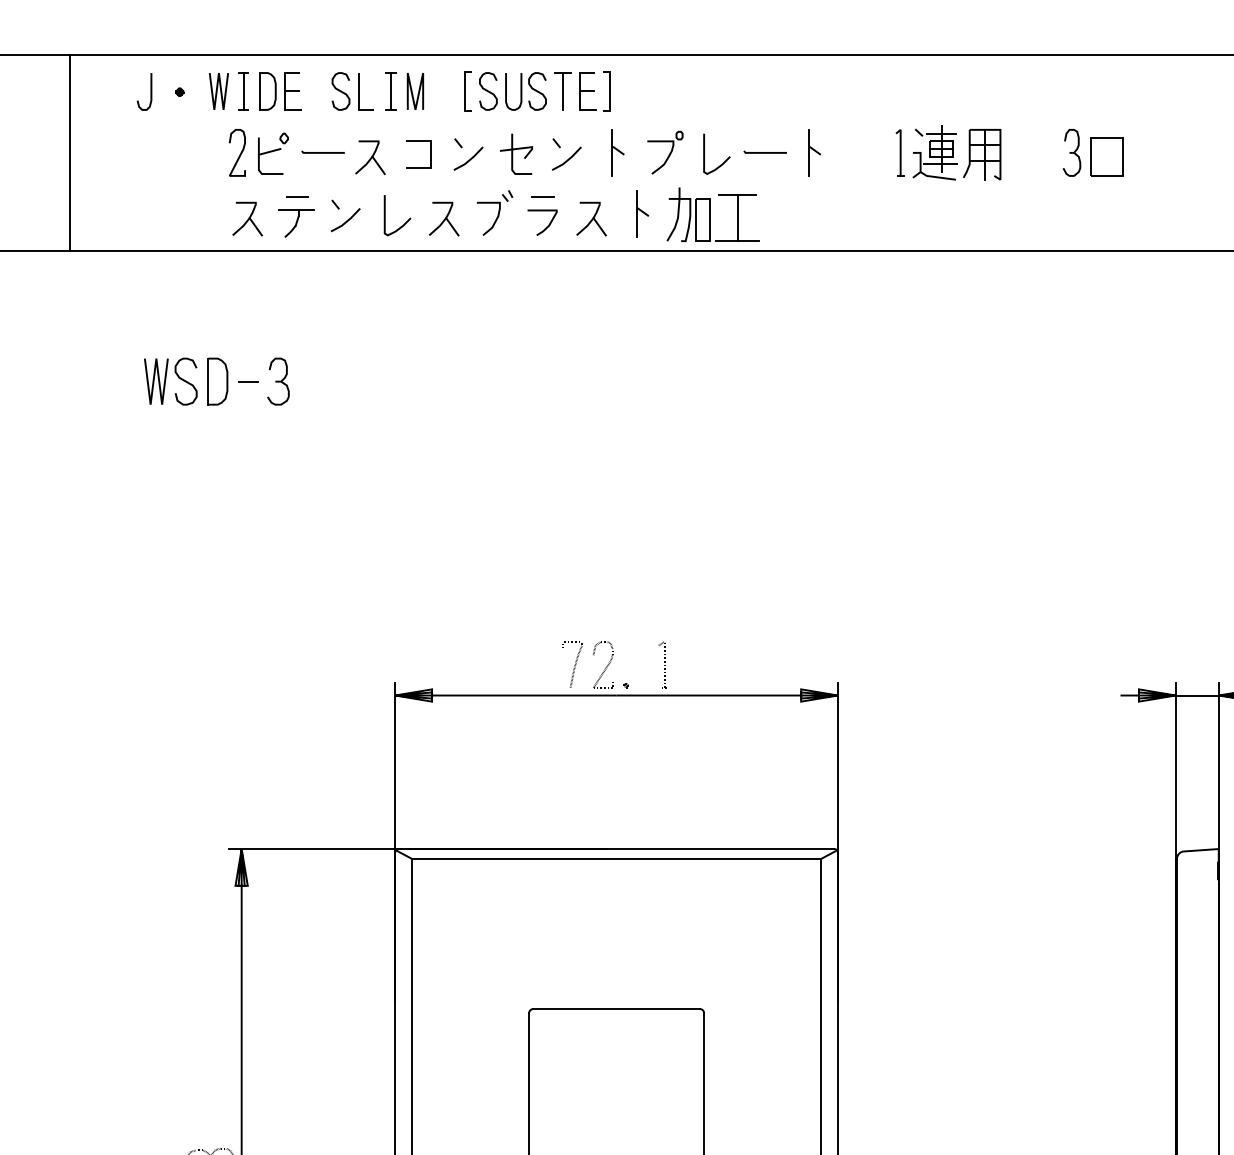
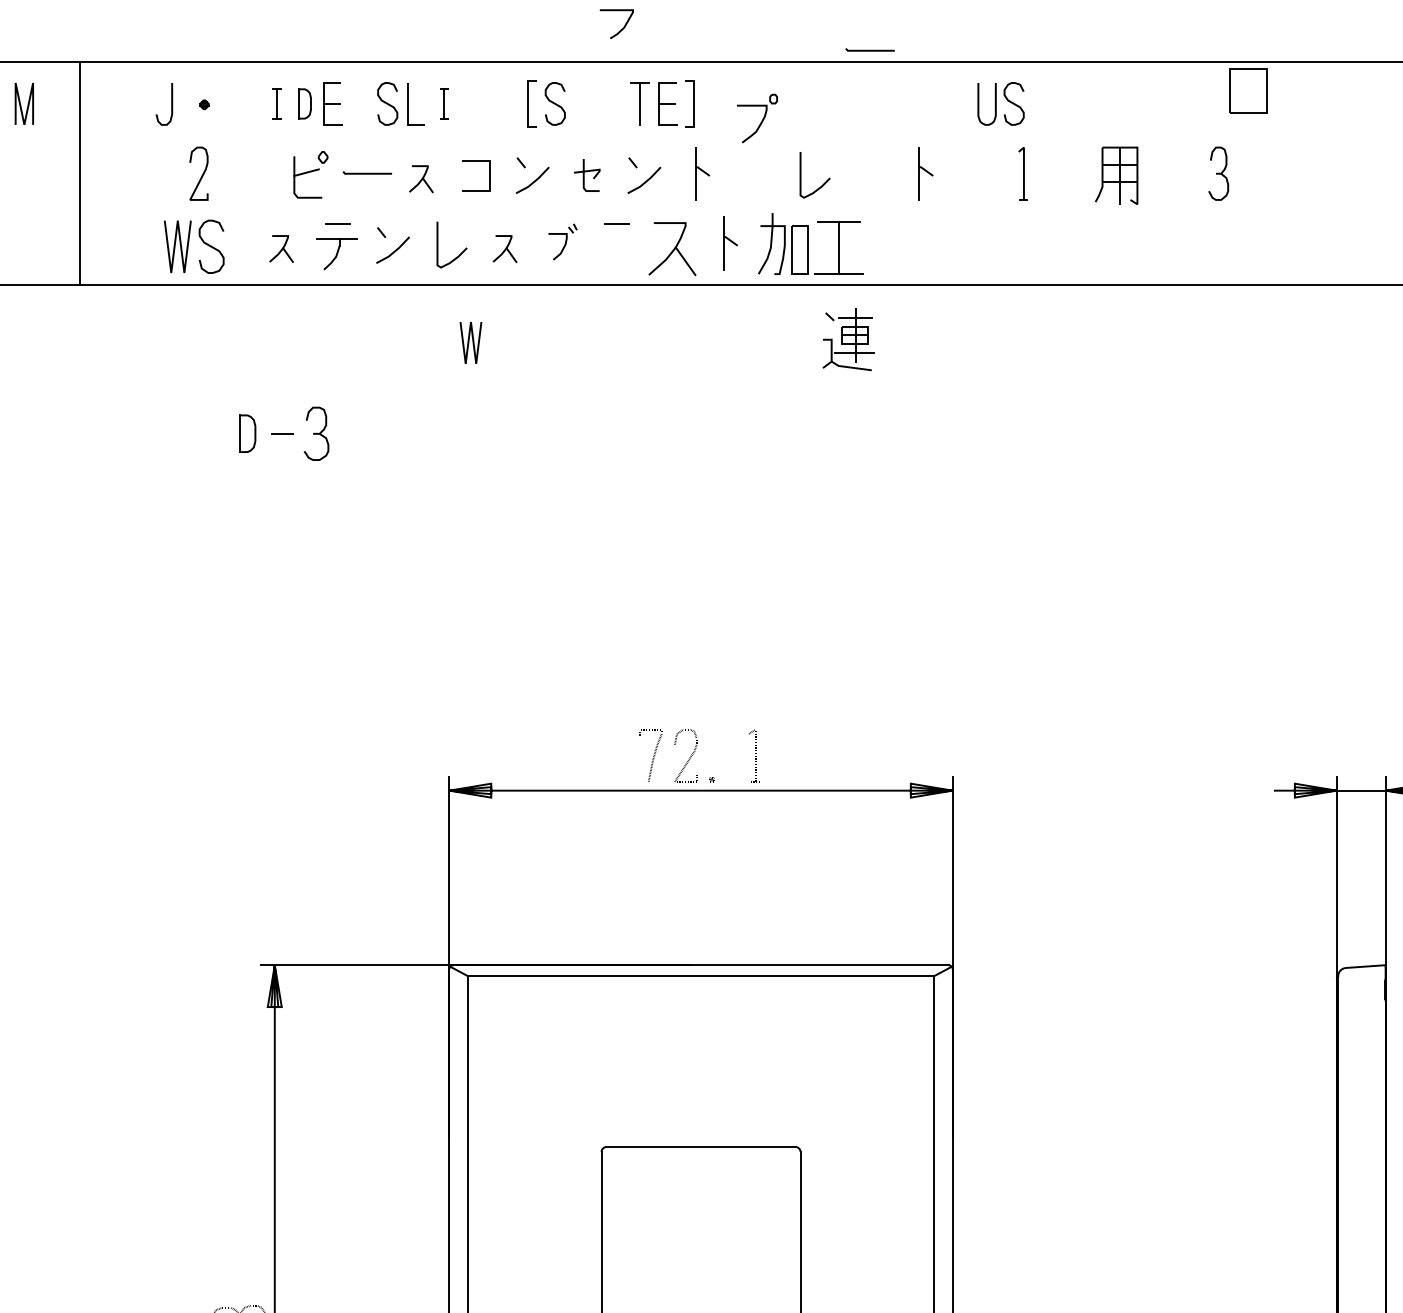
line: (217, 91) -> (469, 342), moved
part: (243, 91) -> (276, 103), size x0.7
part: (267, 91) -> (304, 103), size x0.7
part: (390, 91) -> (444, 103), size x0.7
line: (412, 91) -> (21, 104), moved
part: (525, 91) -> (1000, 103), moved
line: (764, 151) -> (869, 49), moved
part: (665, 152) -> (757, 118), moved
part: (935, 152) -> (848, 339), moved
curve: (239, 154) -> (201, 175), moved
part: (515, 154) -> (586, 175), size x0.7
part: (1106, 156) -> (1248, 90), moved
part: (370, 157) -> (421, 178), size x0.7
part: (494, 212) -> (562, 241), size x0.7
part: (247, 218) -> (281, 248), size x0.7
part: (443, 218) -> (504, 248), size x0.7
part: (591, 218) -> (672, 248), size x1.4
curve: (546, 226) -> (621, 28), moved
part: (171, 381) -> (194, 246), moved
part: (217, 381) -> (247, 433), size x0.7

